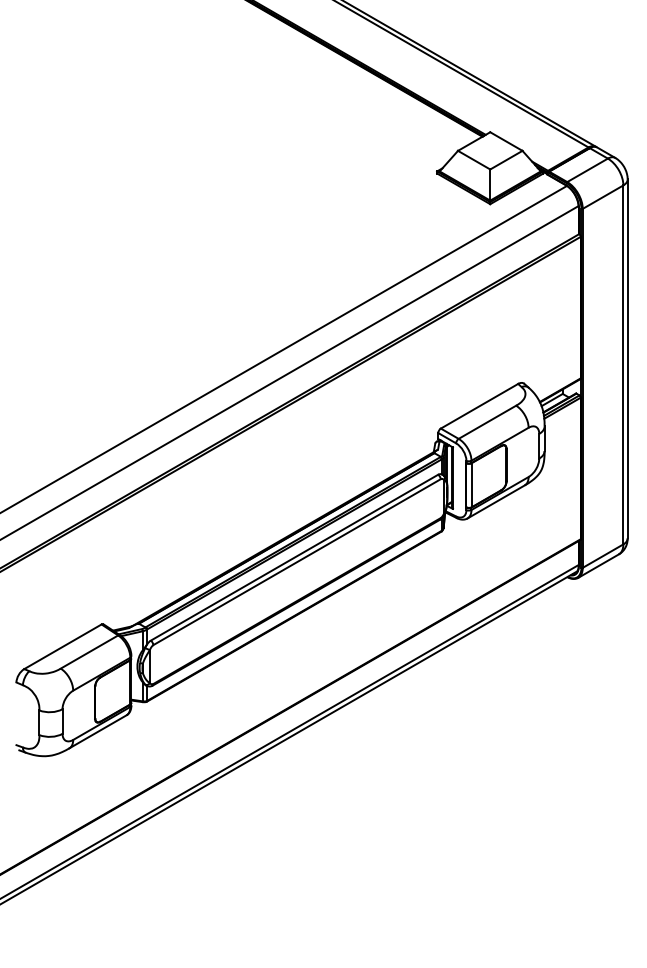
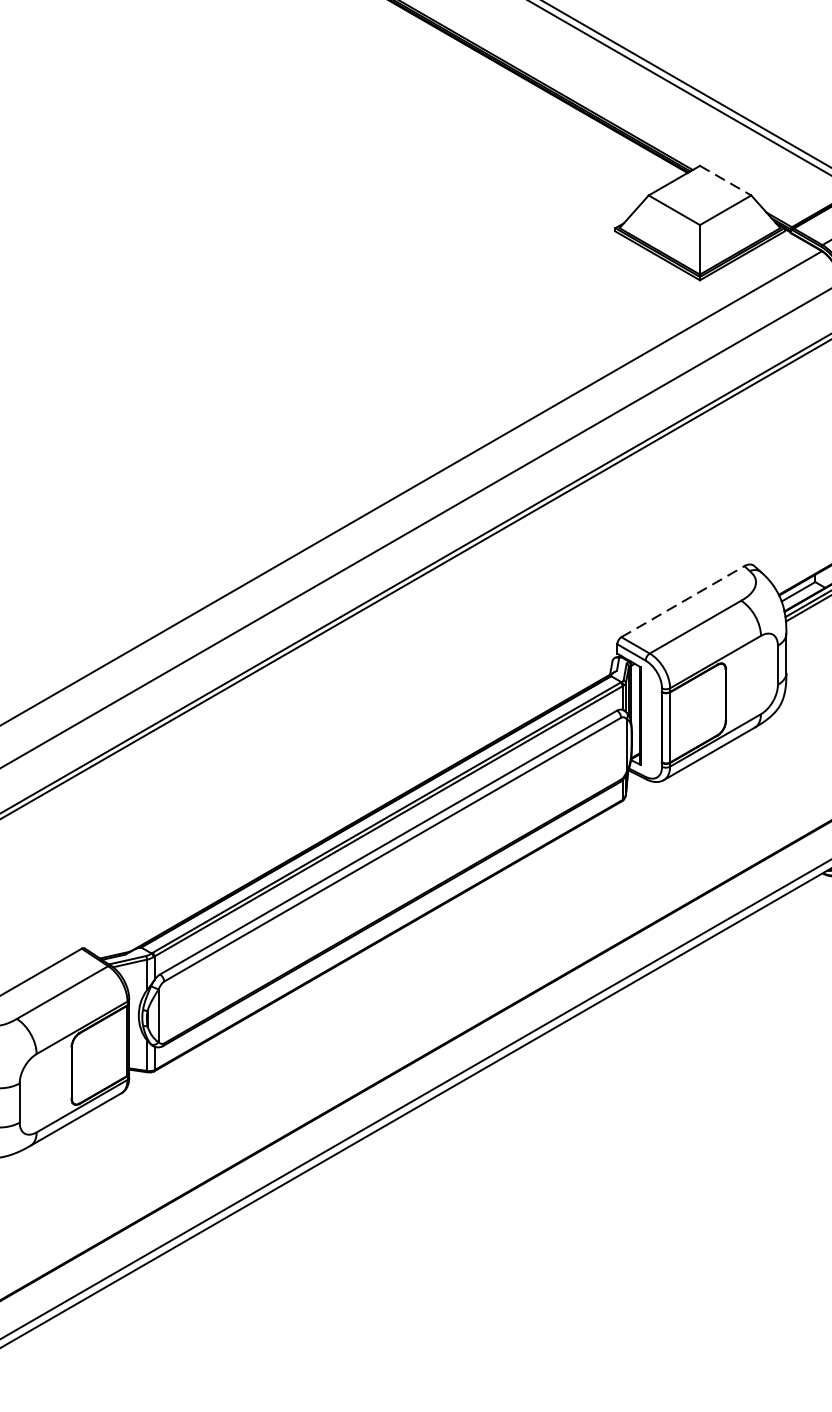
line: (506, 141) -> (725, 180), solid -> dashed
line: (479, 406) -> (682, 602), solid -> dashed

